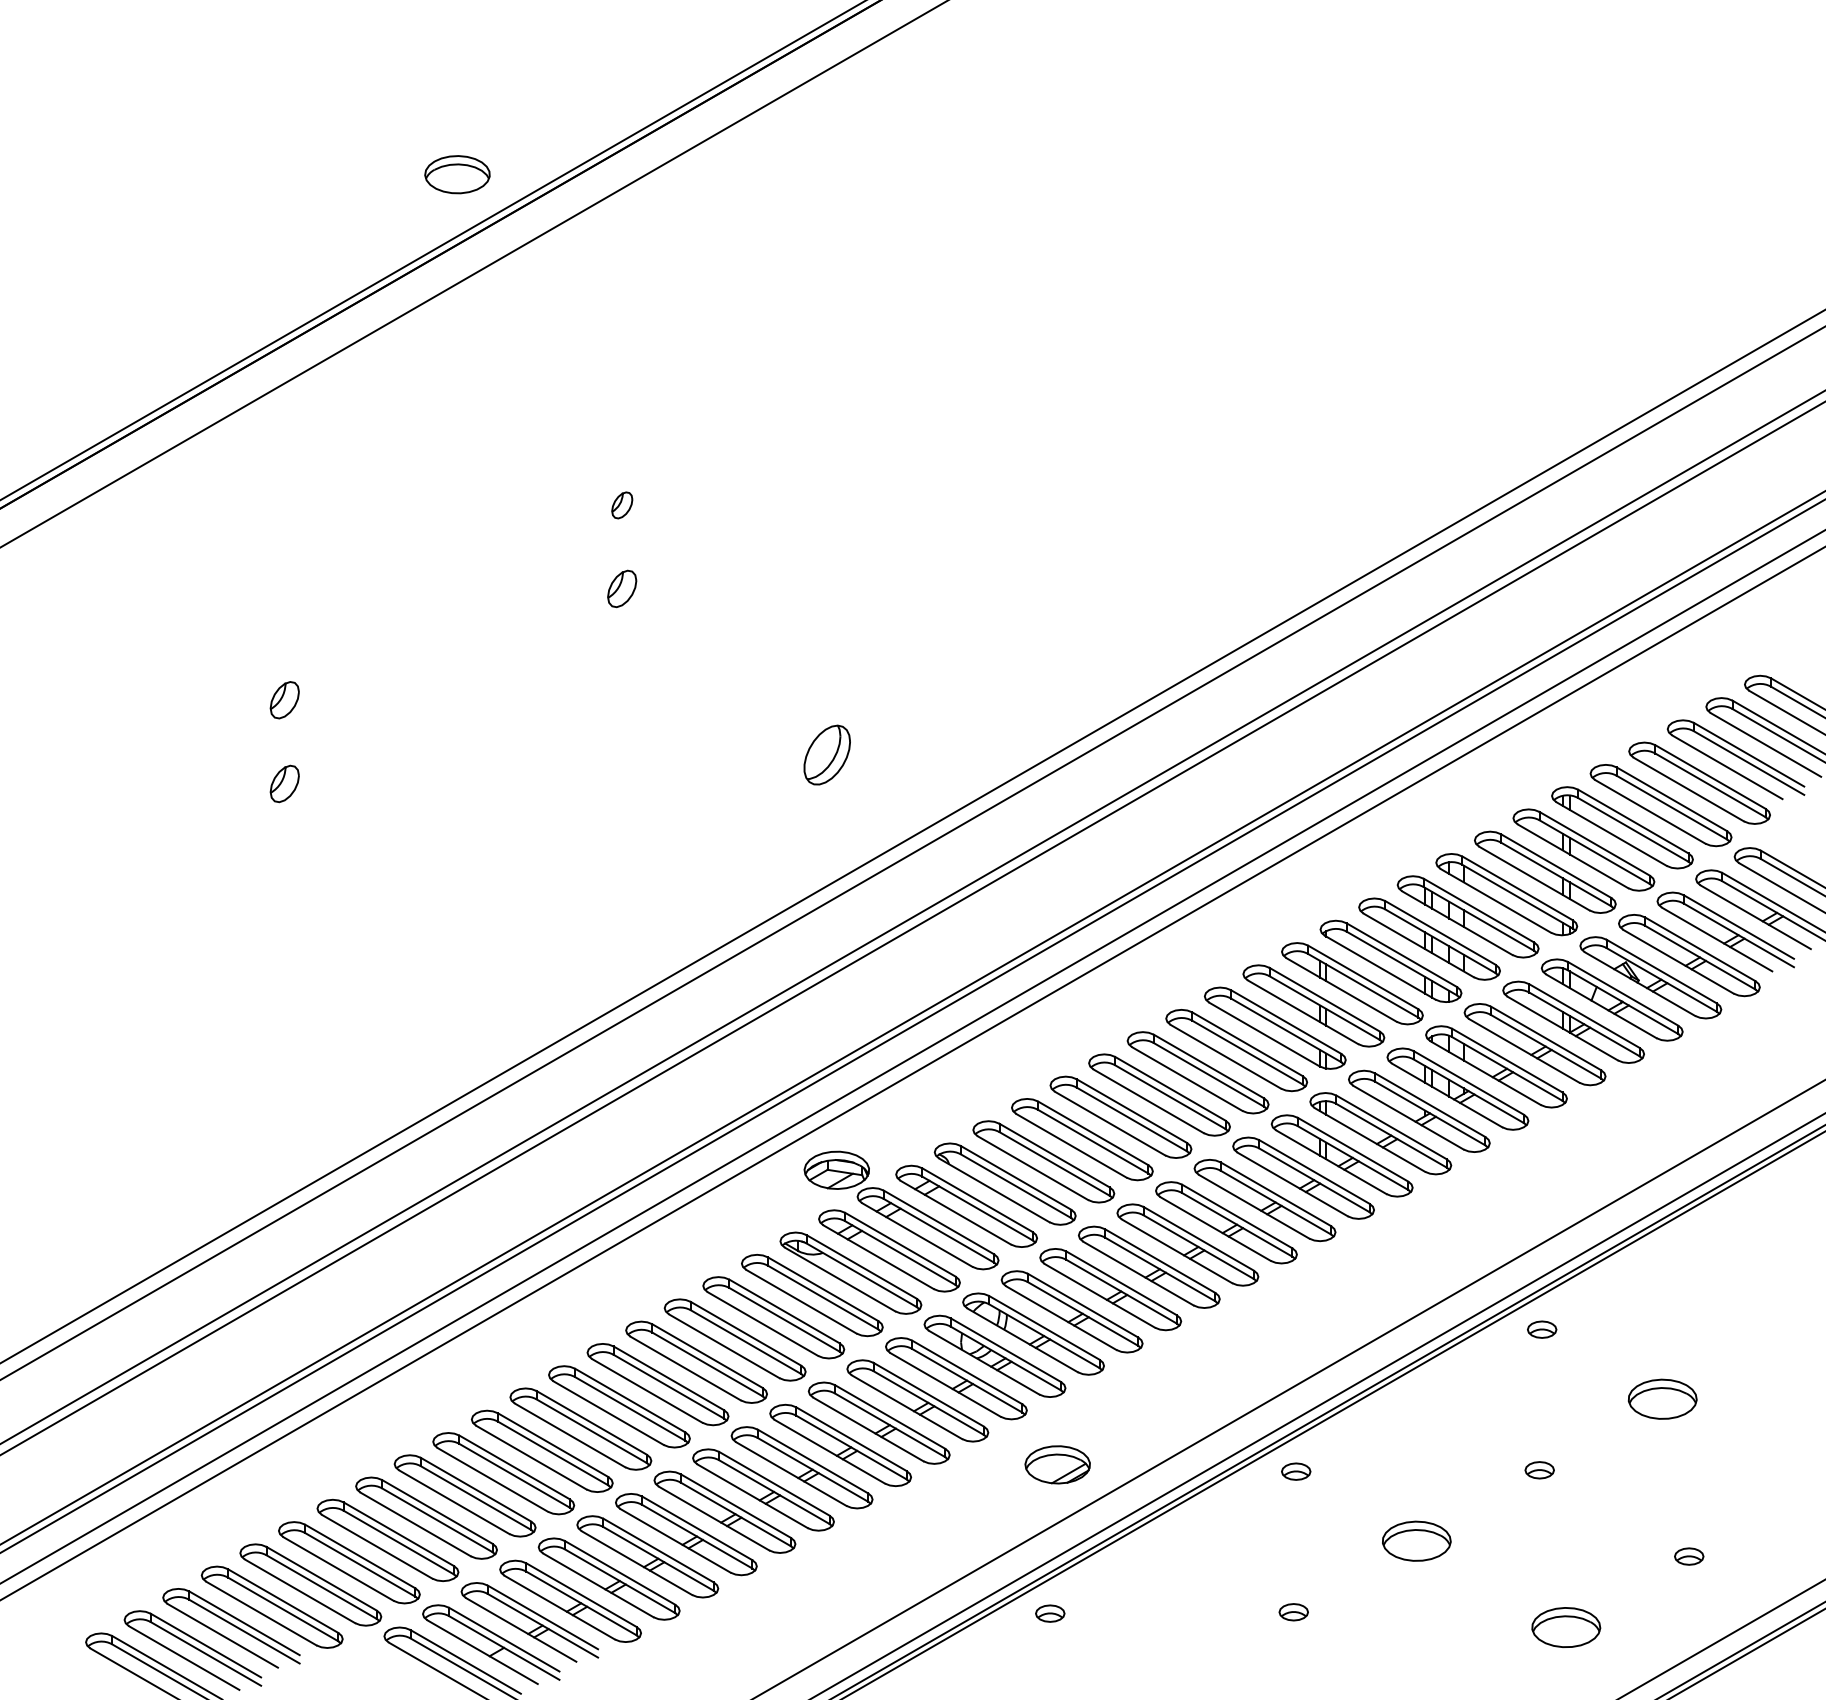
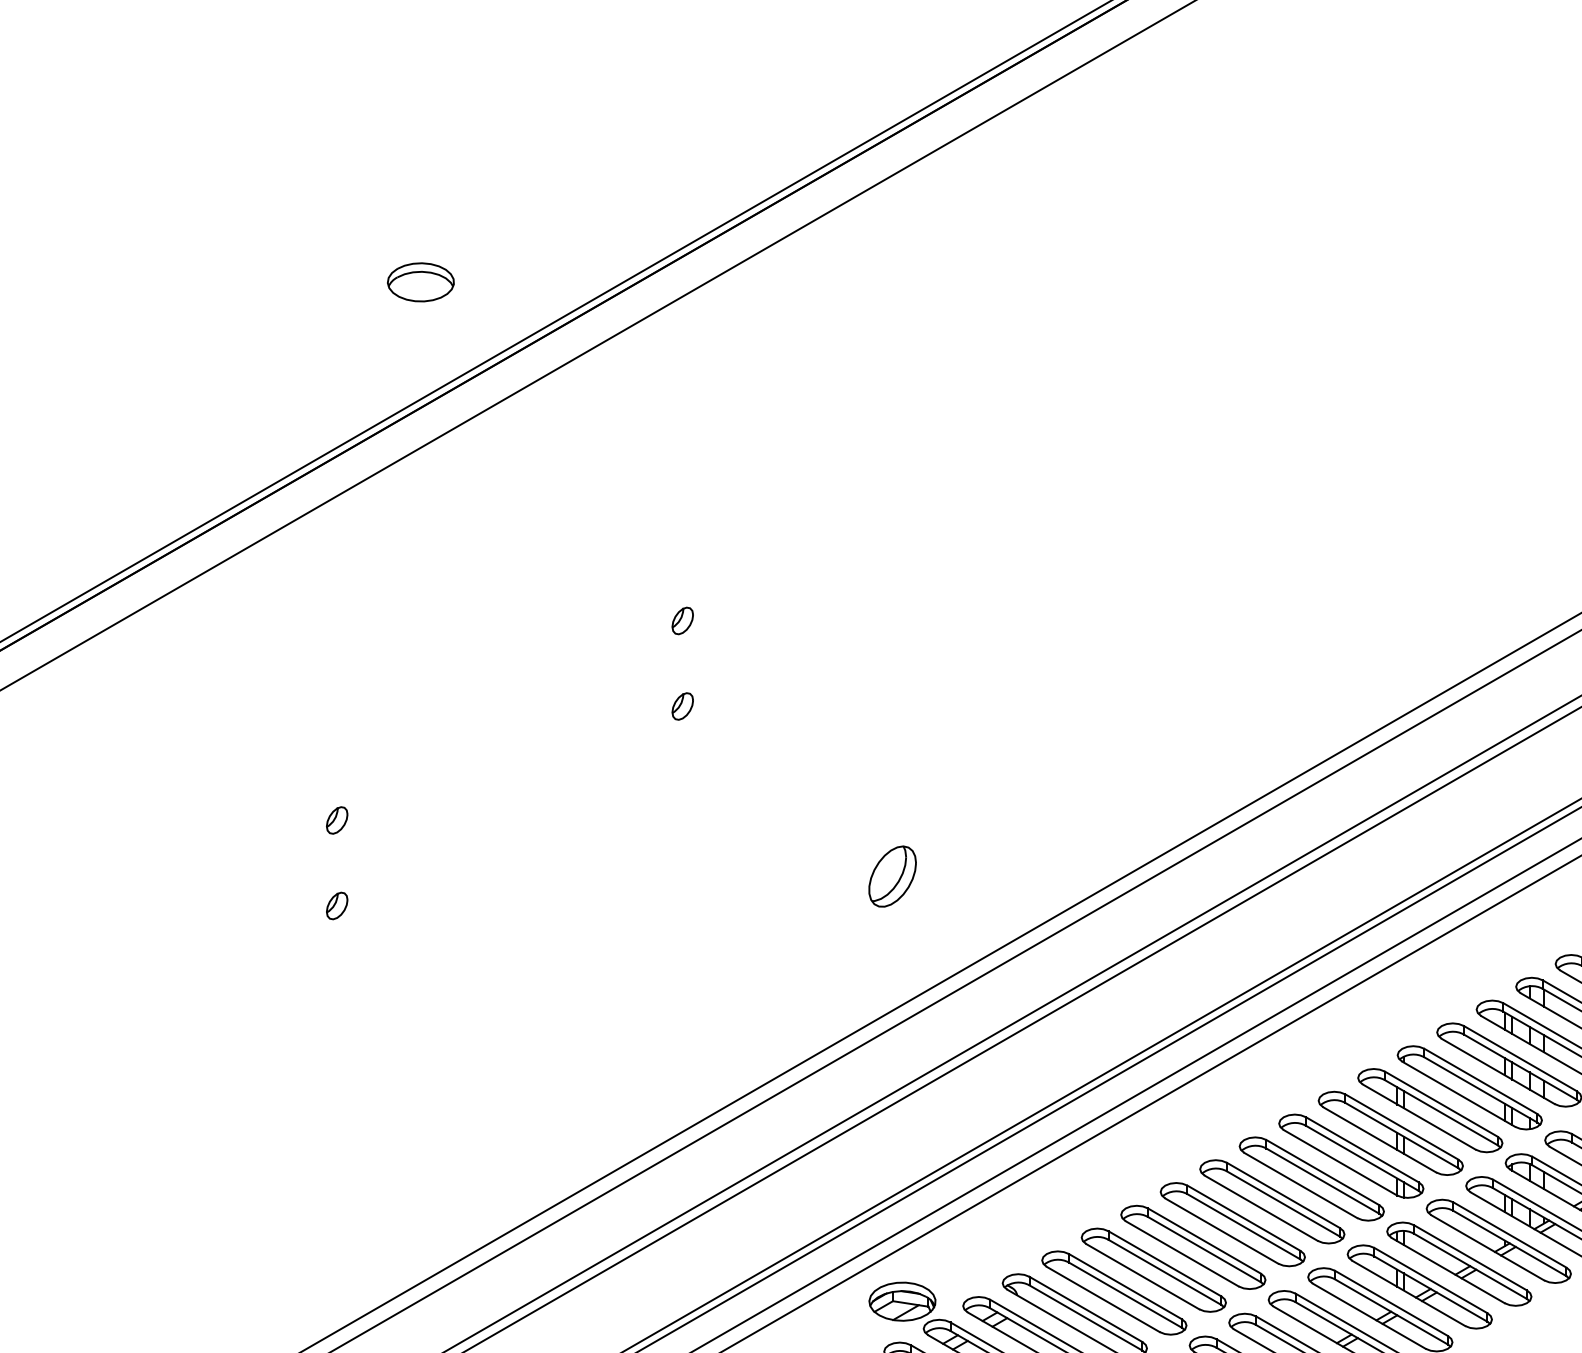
part: (457, 174) -> (420, 282), moved
part: (622, 588) -> (683, 706), size x0.71
part: (284, 700) -> (336, 820), size x0.71
part: (284, 783) -> (336, 905), size x0.71

